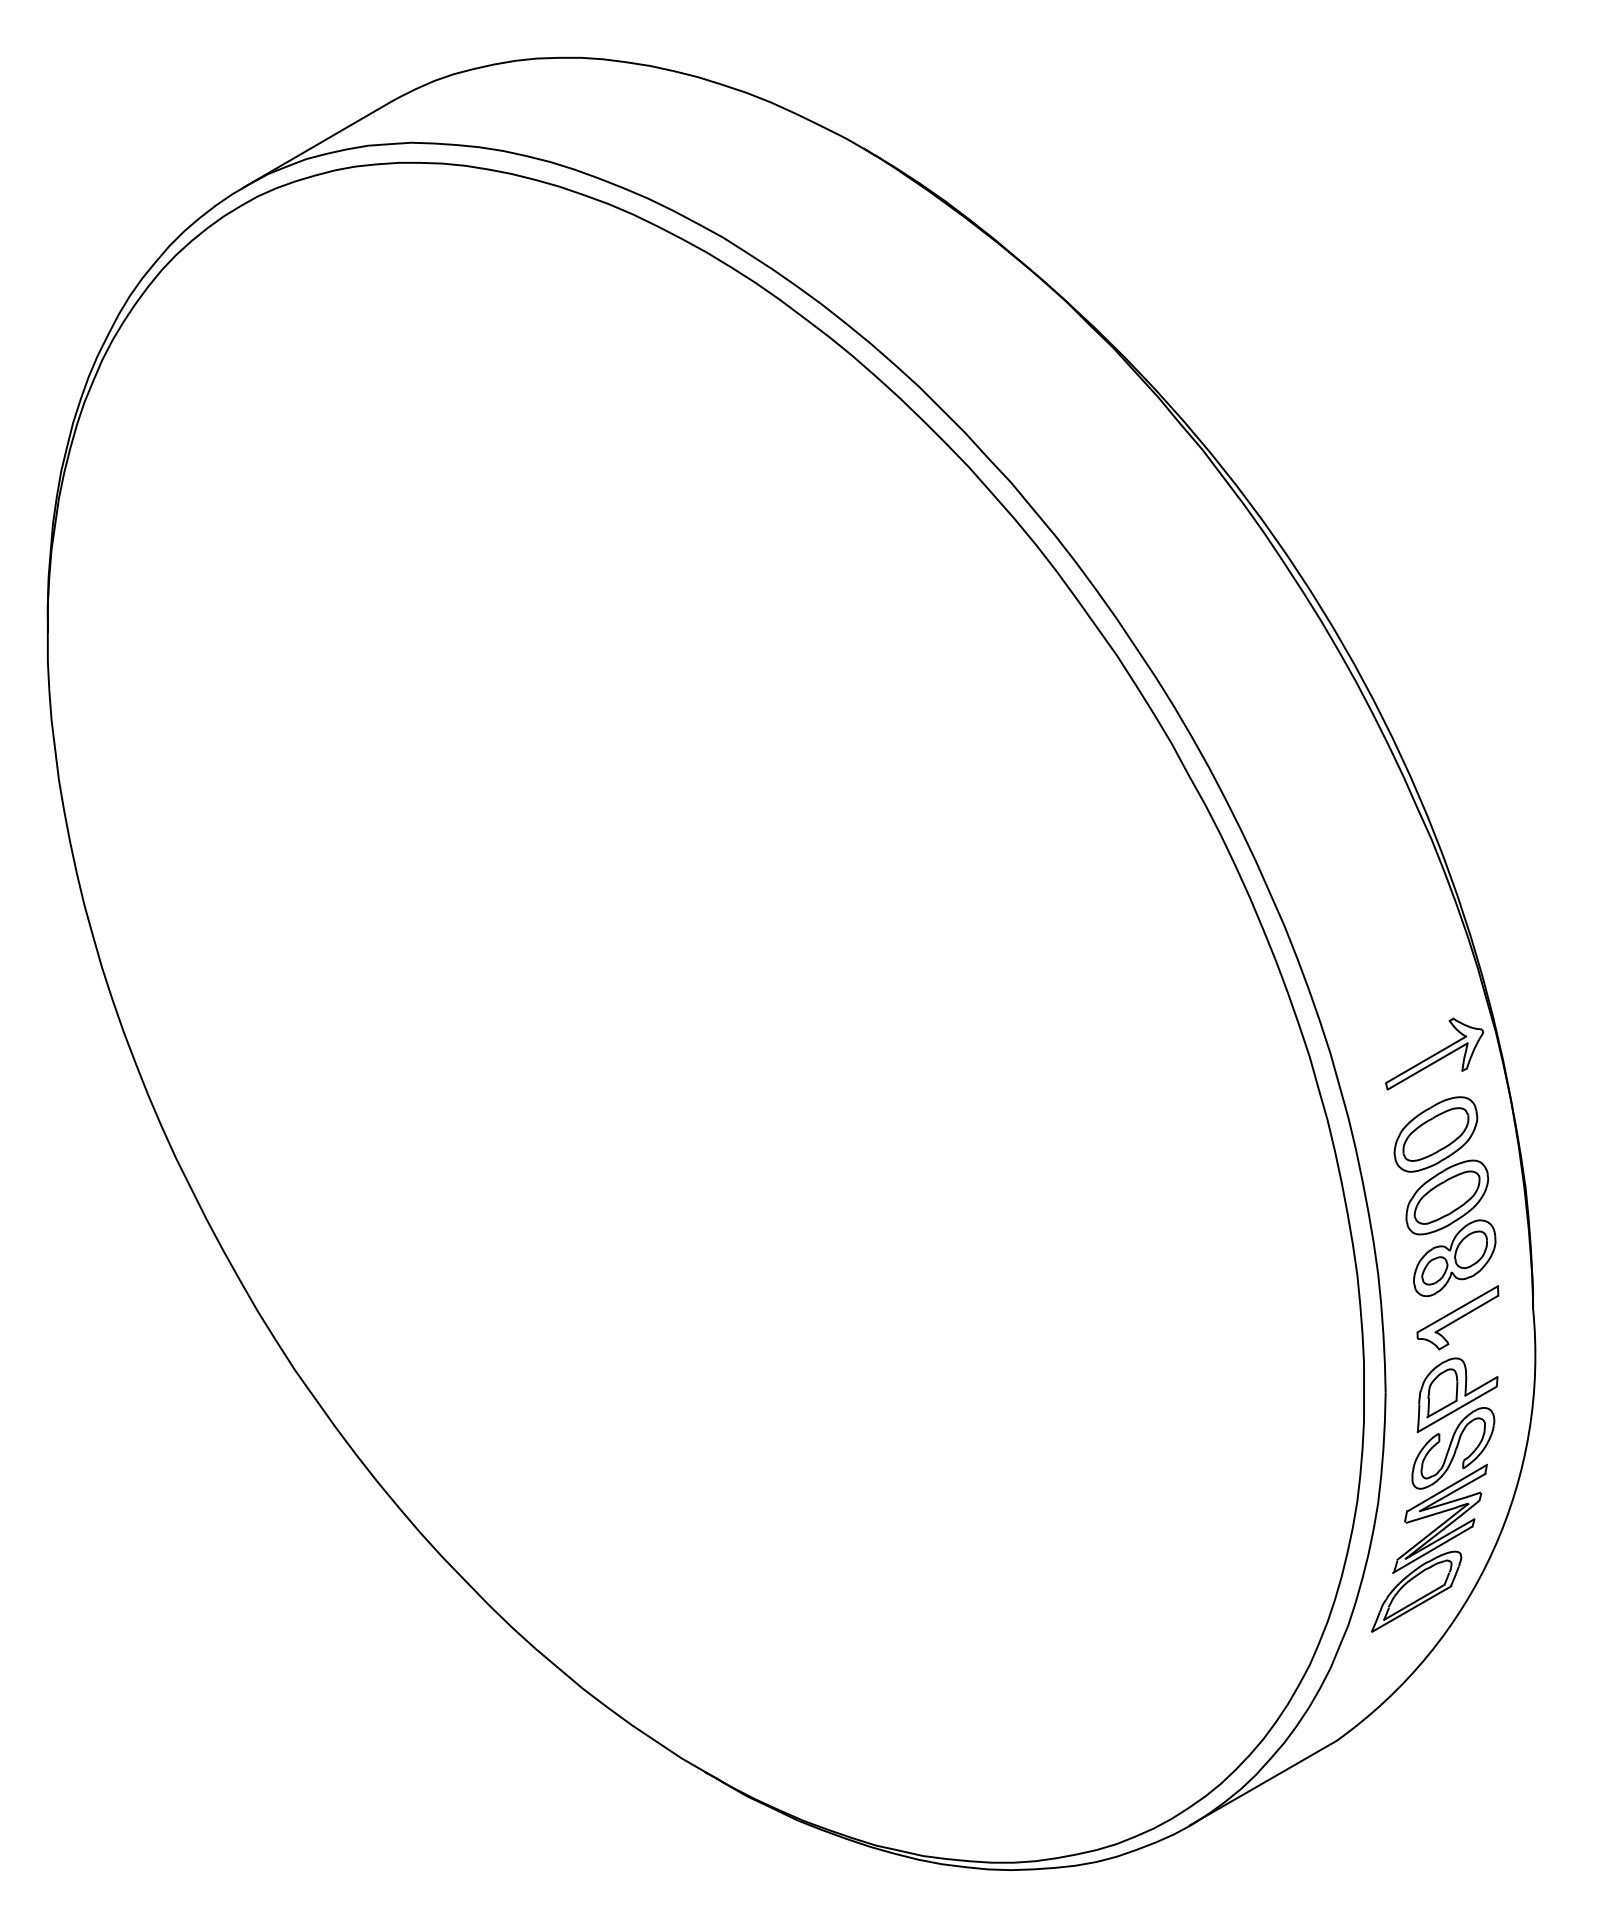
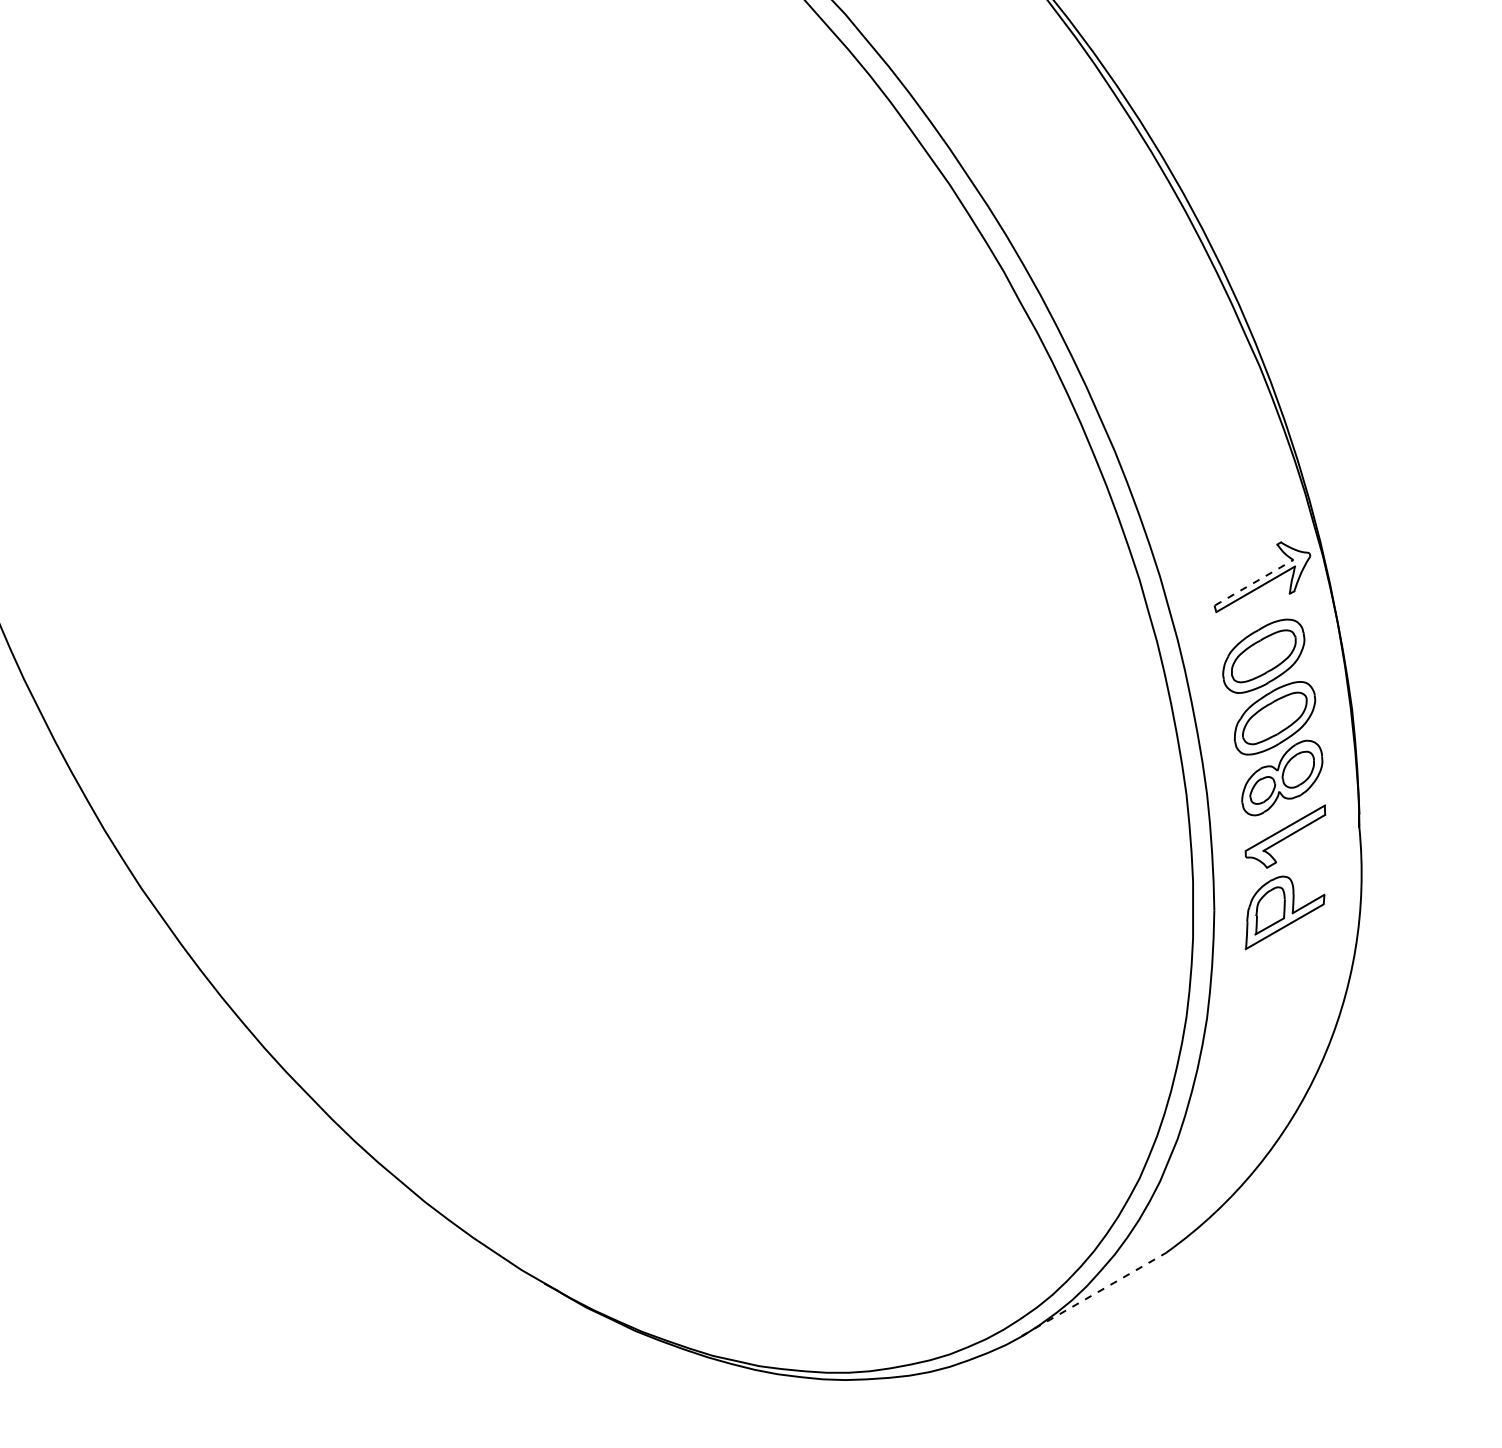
line: (1426, 1059) -> (1254, 582), solid -> dashed
part: (1433, 1519) -> (1261, 1035), removed
line: (1263, 1782) -> (1094, 1293), solid -> dashed

